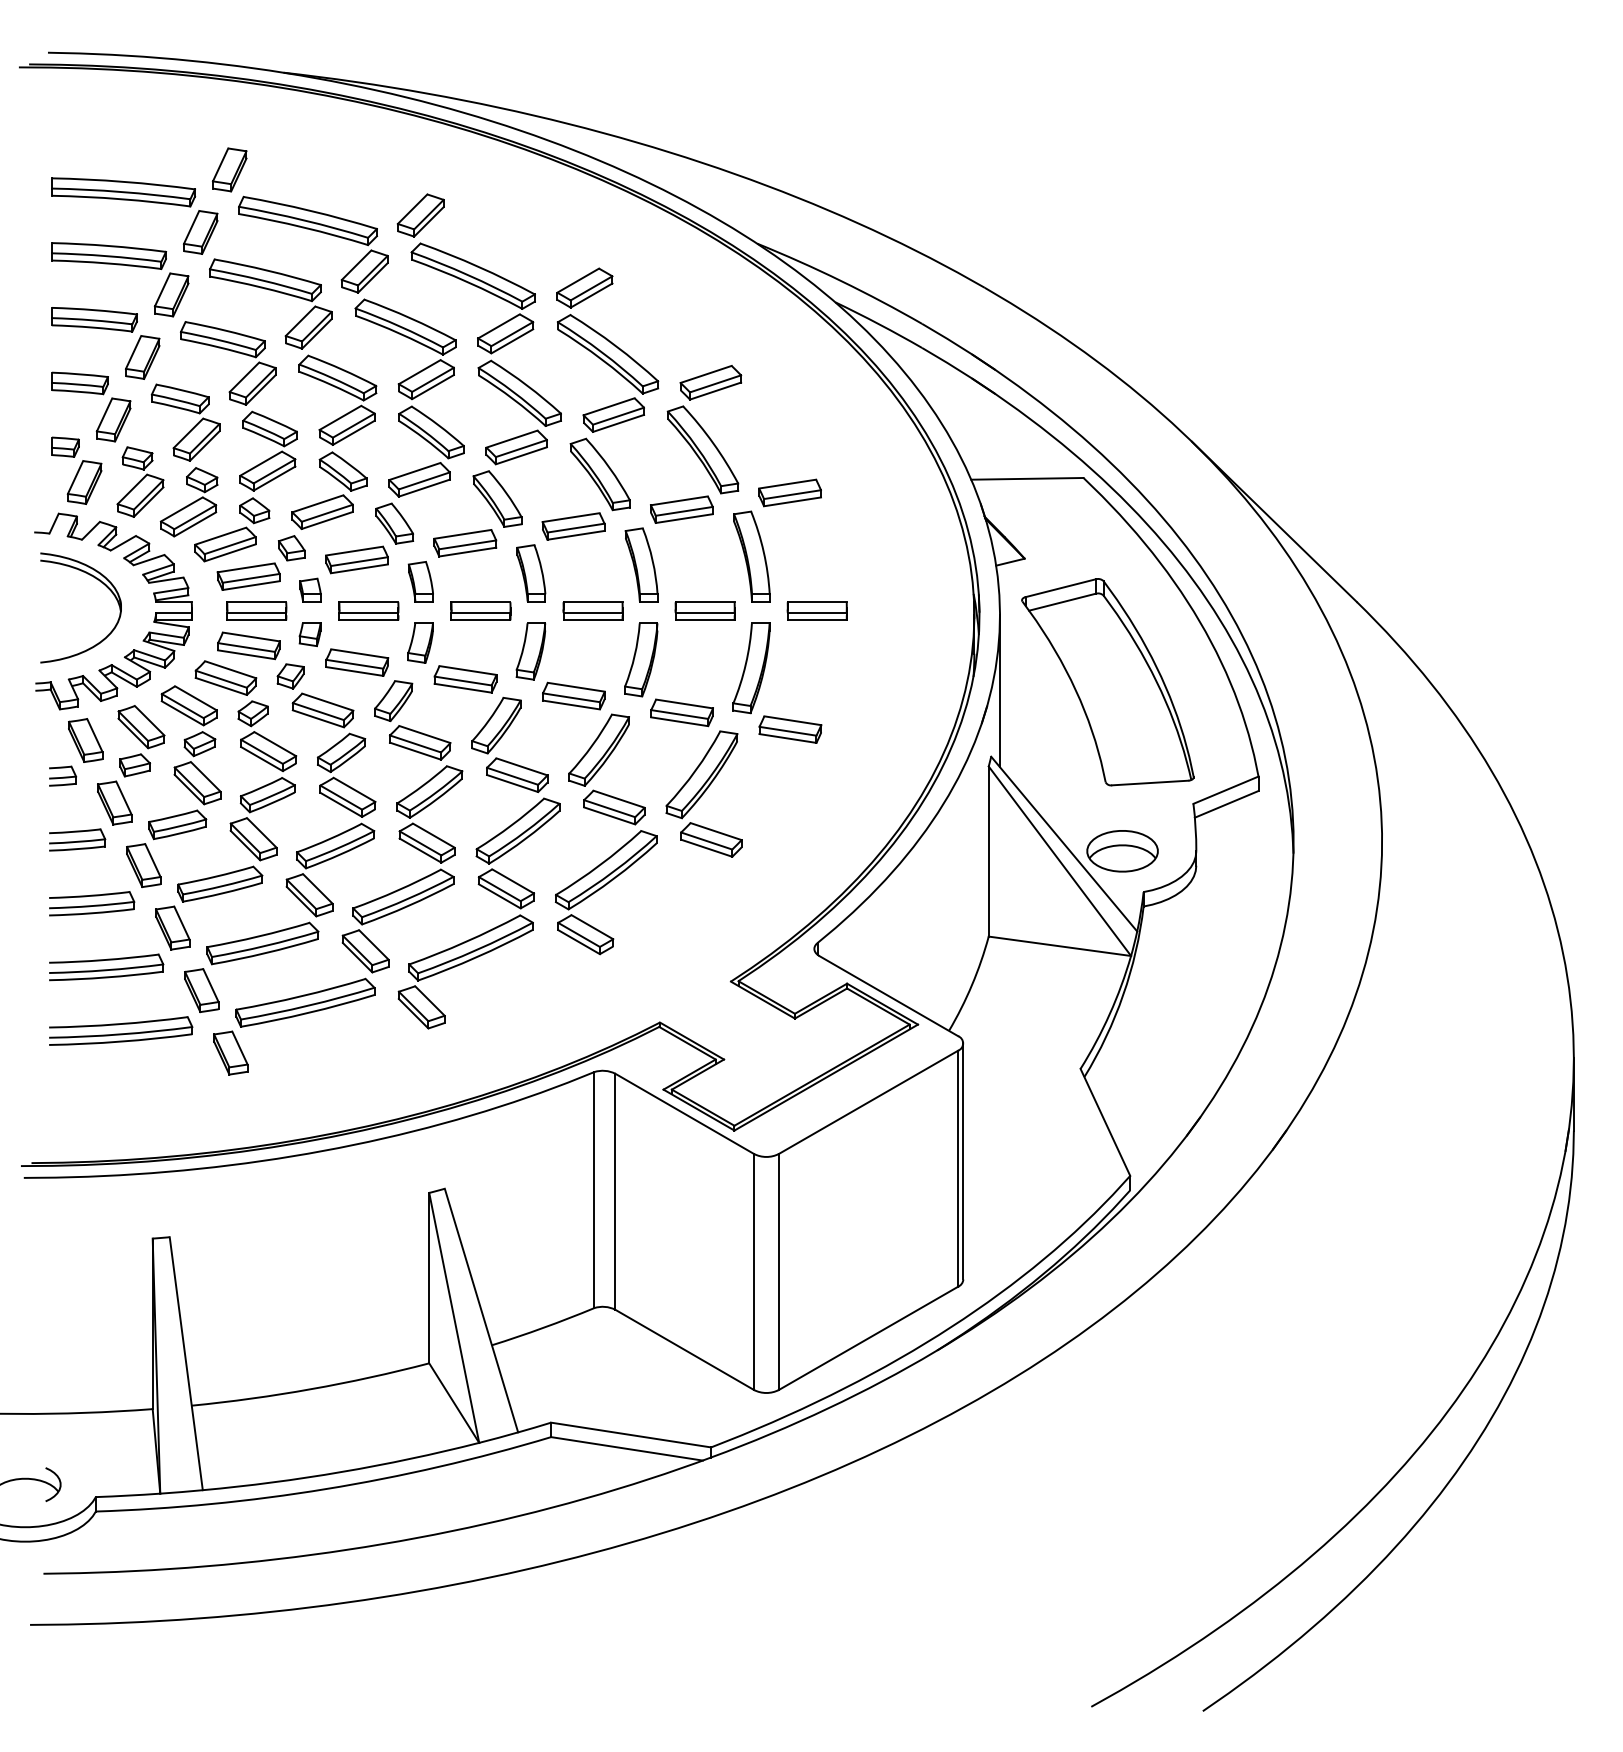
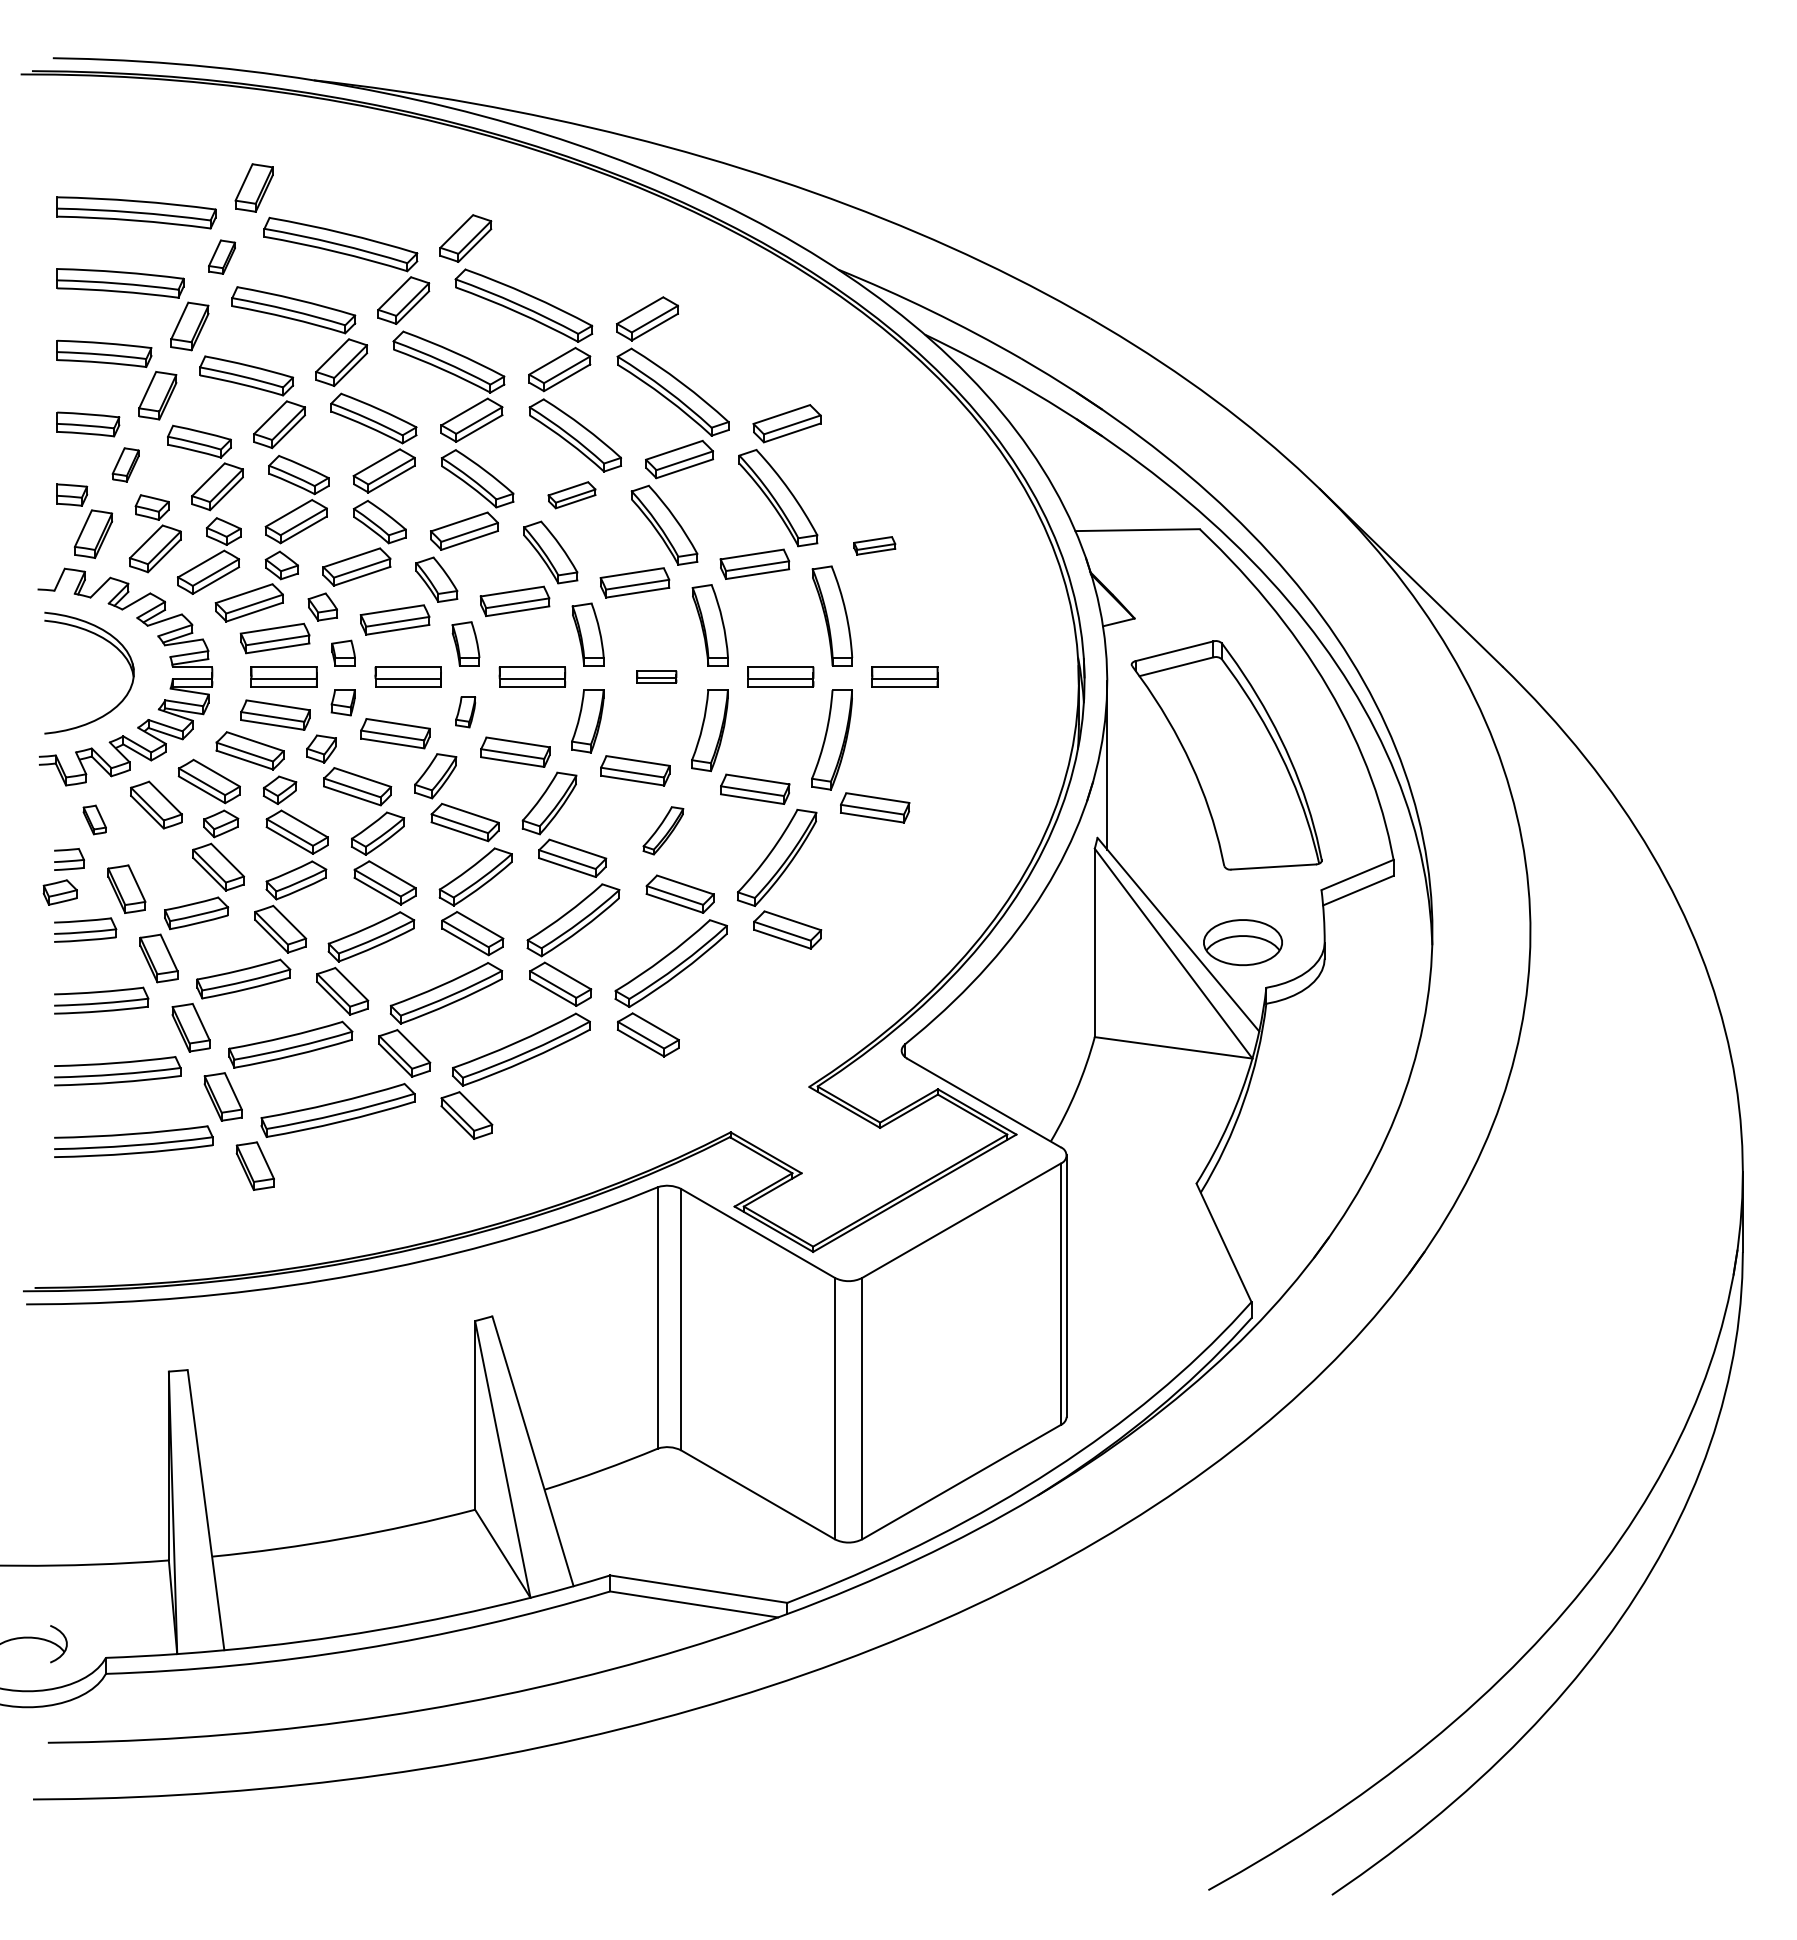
part: (200, 231) -> (221, 256), size x0.7
part: (113, 419) -> (125, 464), size x0.7
part: (516, 446) -> (571, 494), size x0.7
part: (789, 492) -> (874, 545), size x0.6
part: (592, 610) -> (656, 676), size x0.6
part: (420, 642) -> (465, 711), size x0.7
part: (85, 740) -> (94, 819), size x0.6
part: (599, 750) -> (663, 830), size x0.6
part: (134, 765) -> (59, 892), moved

